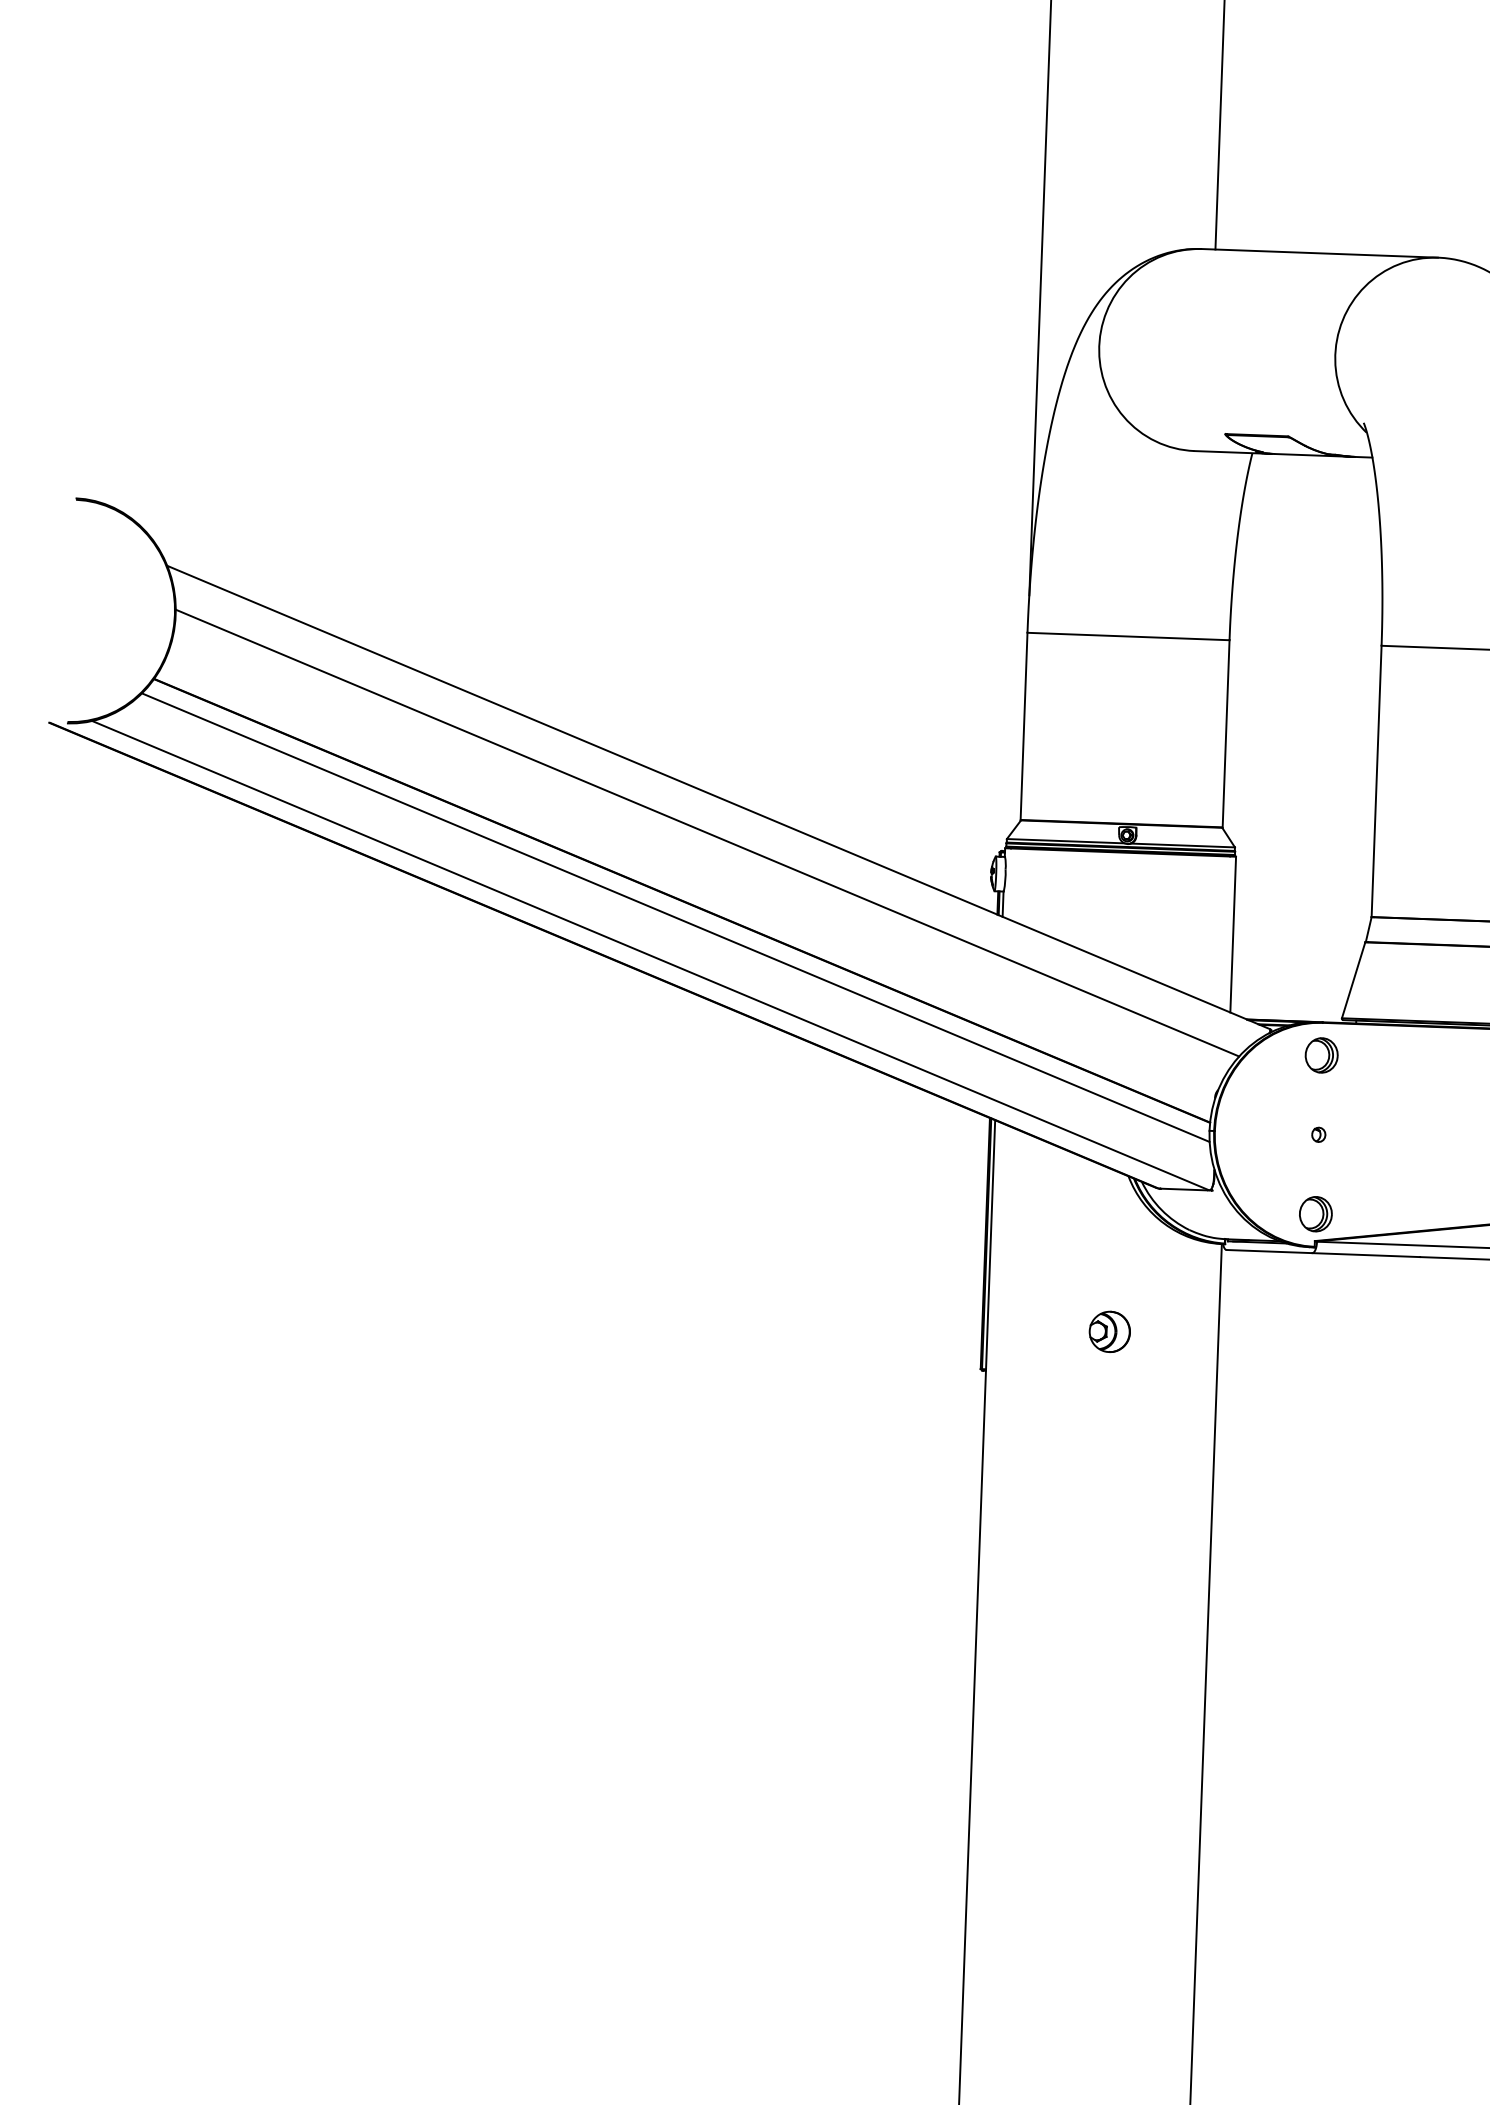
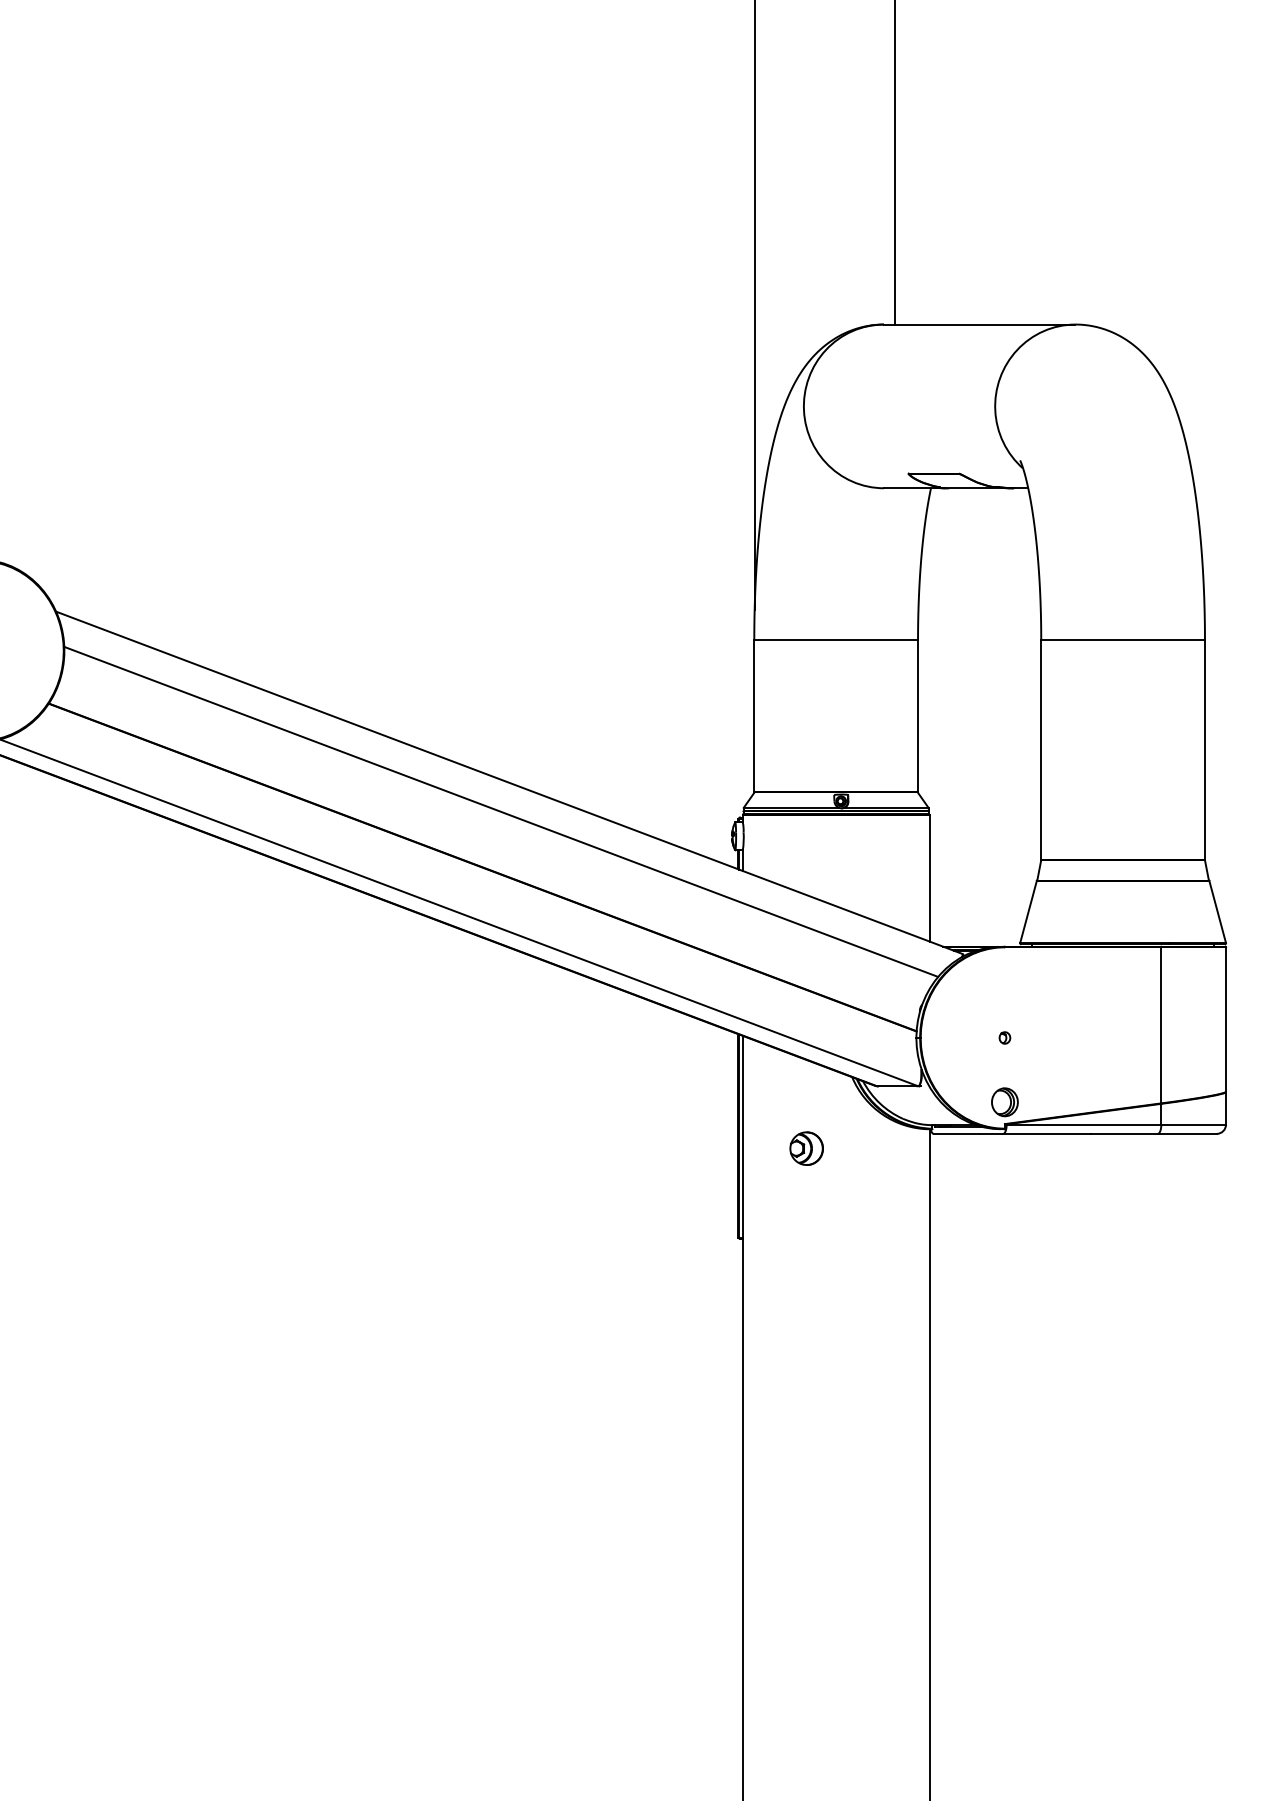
line: (675, 916) -> (477, 880), removed
part: (1321, 1055) -> (1004, 973), removed
part: (1109, 1331) -> (806, 1148), moved

